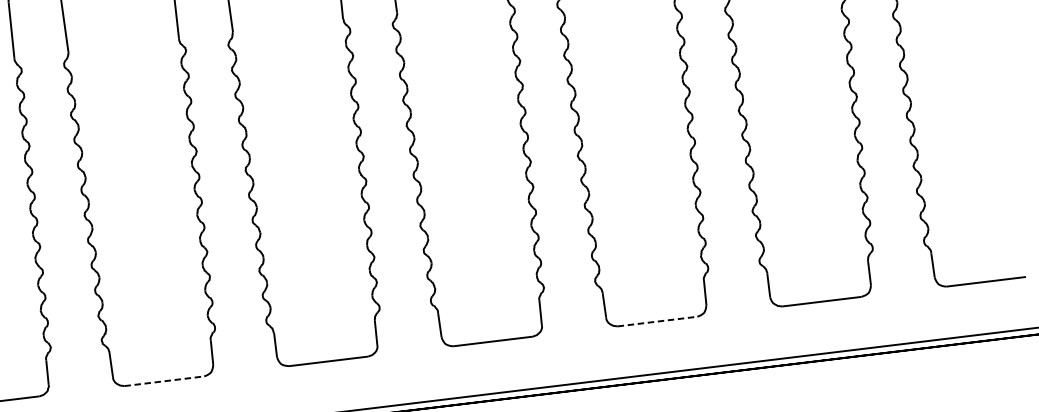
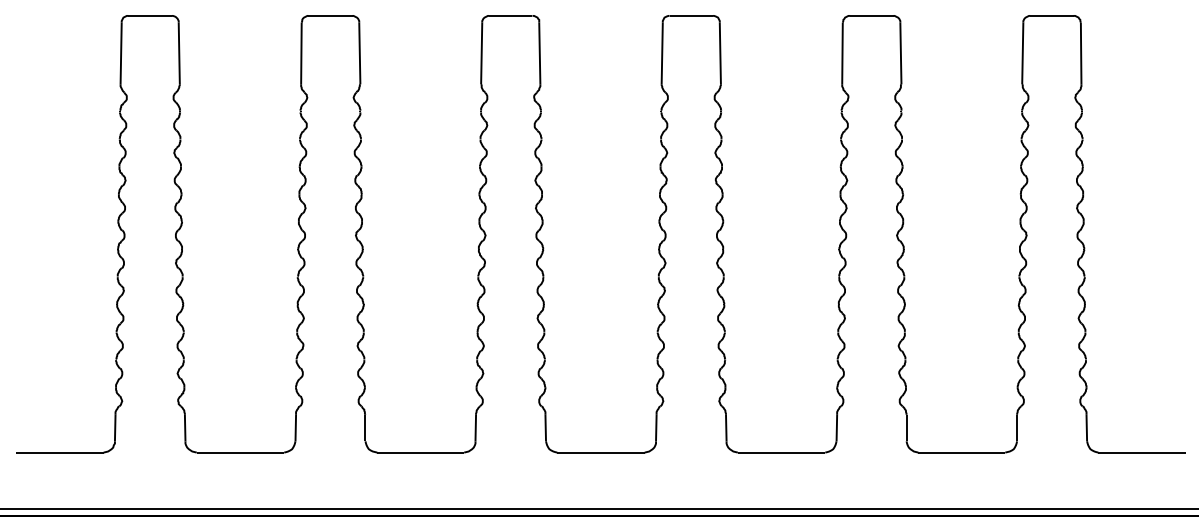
line: (657, 321) -> (781, 452), dashed -> solid
line: (164, 381) -> (240, 452), dashed -> solid

